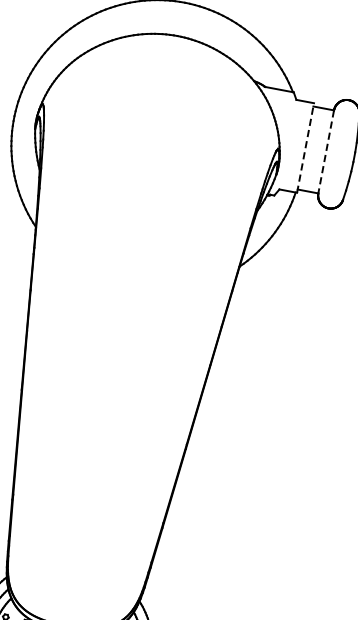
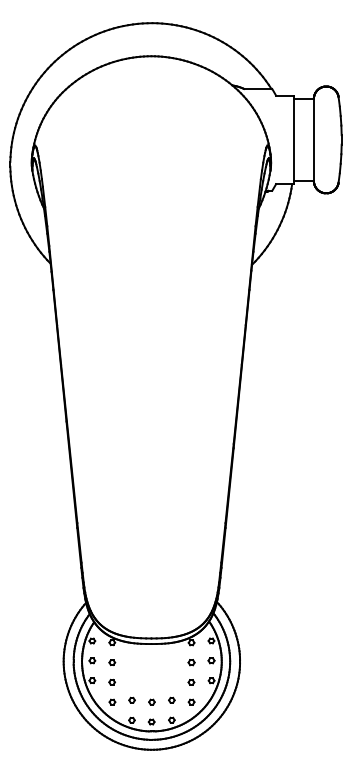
line: (305, 147) -> (293, 139), dashed -> solid
line: (325, 151) -> (313, 139), dashed -> solid

